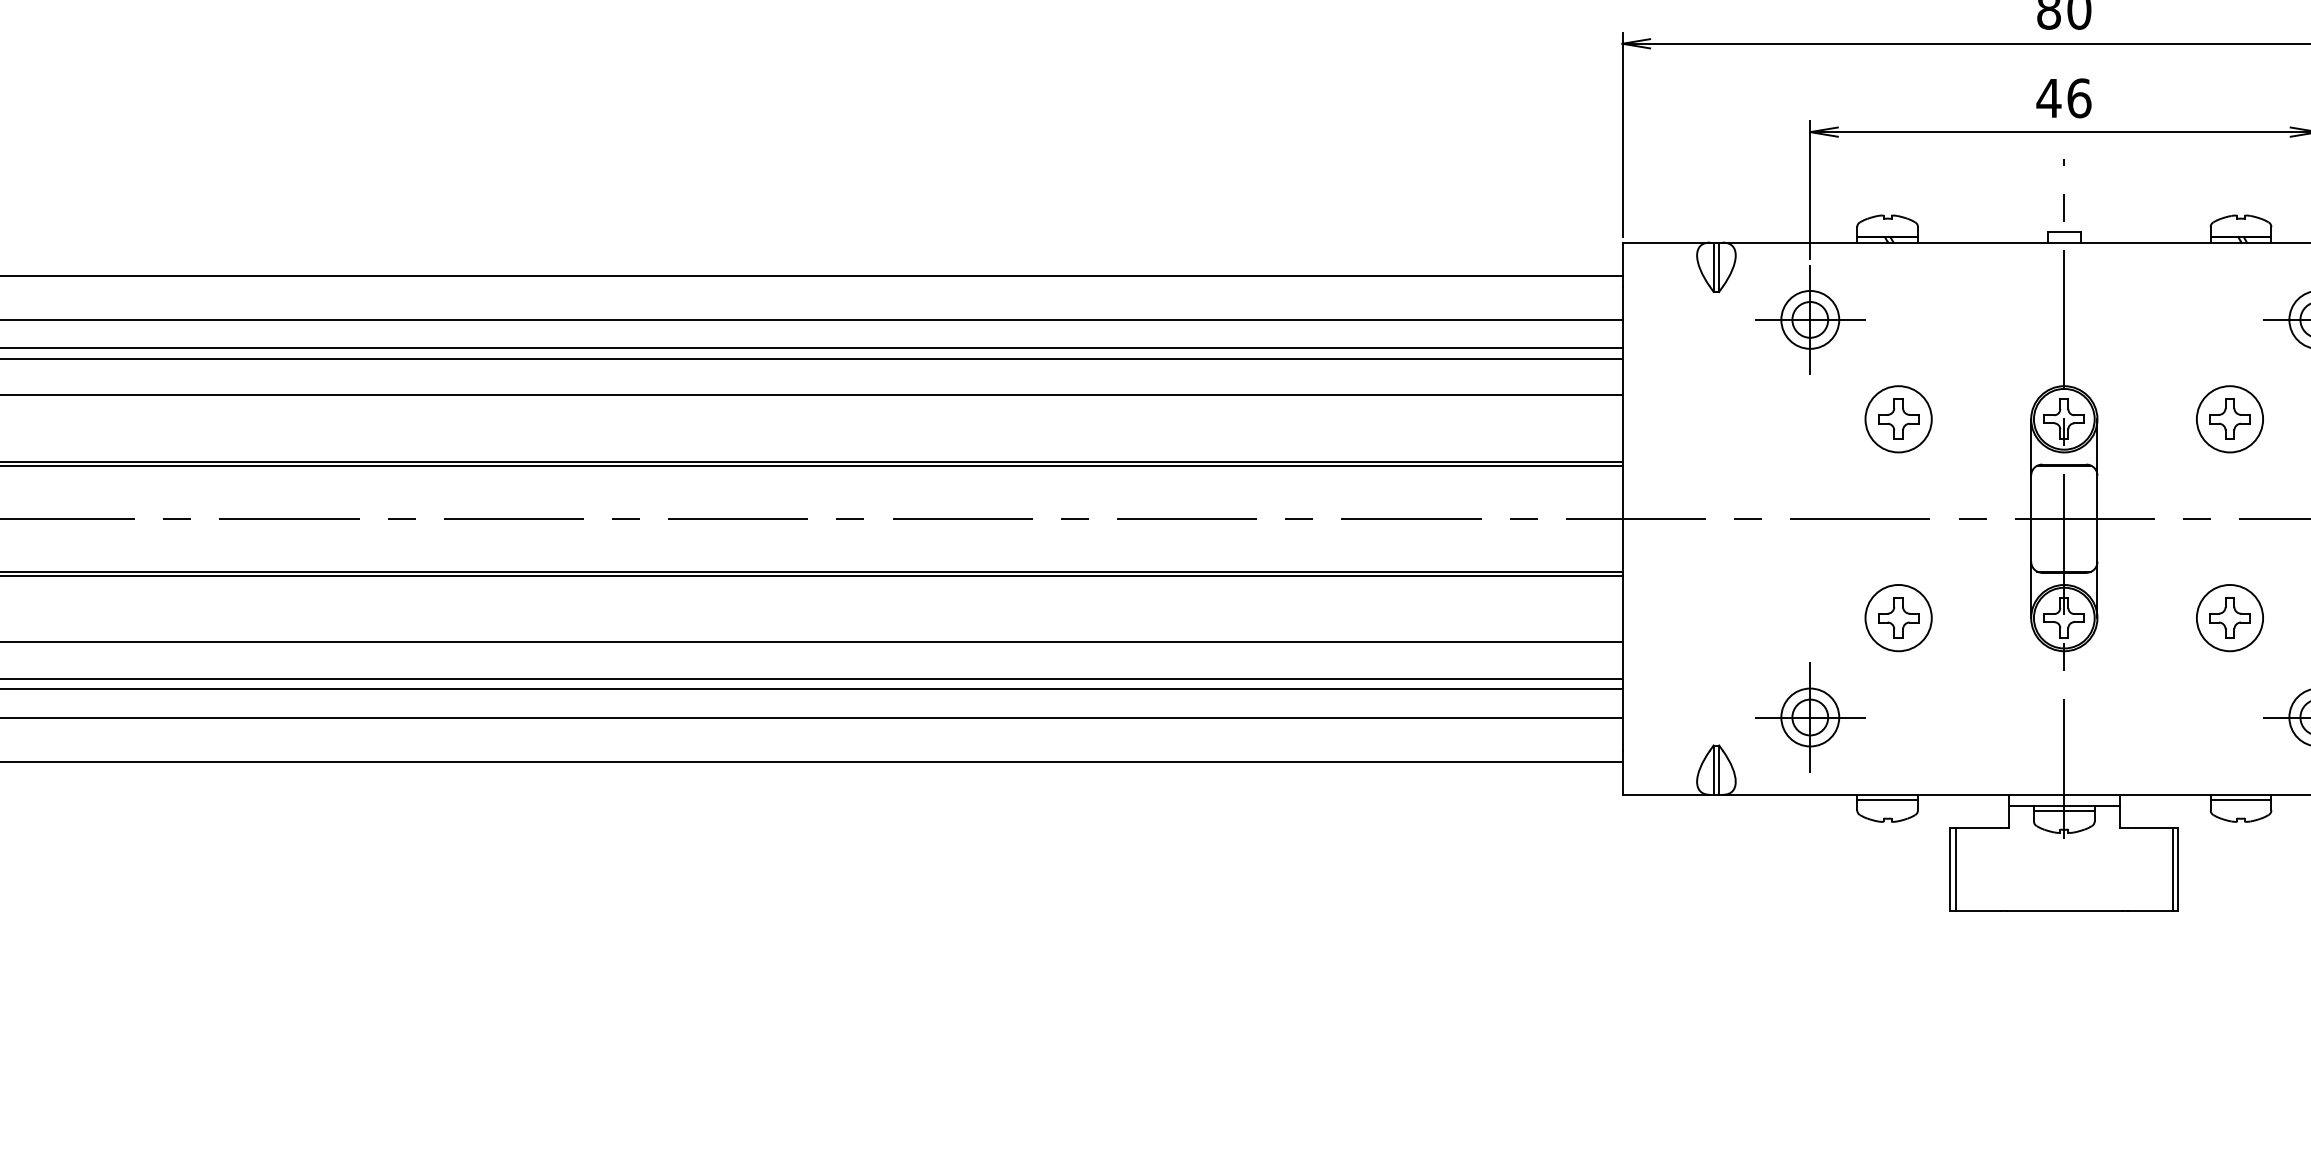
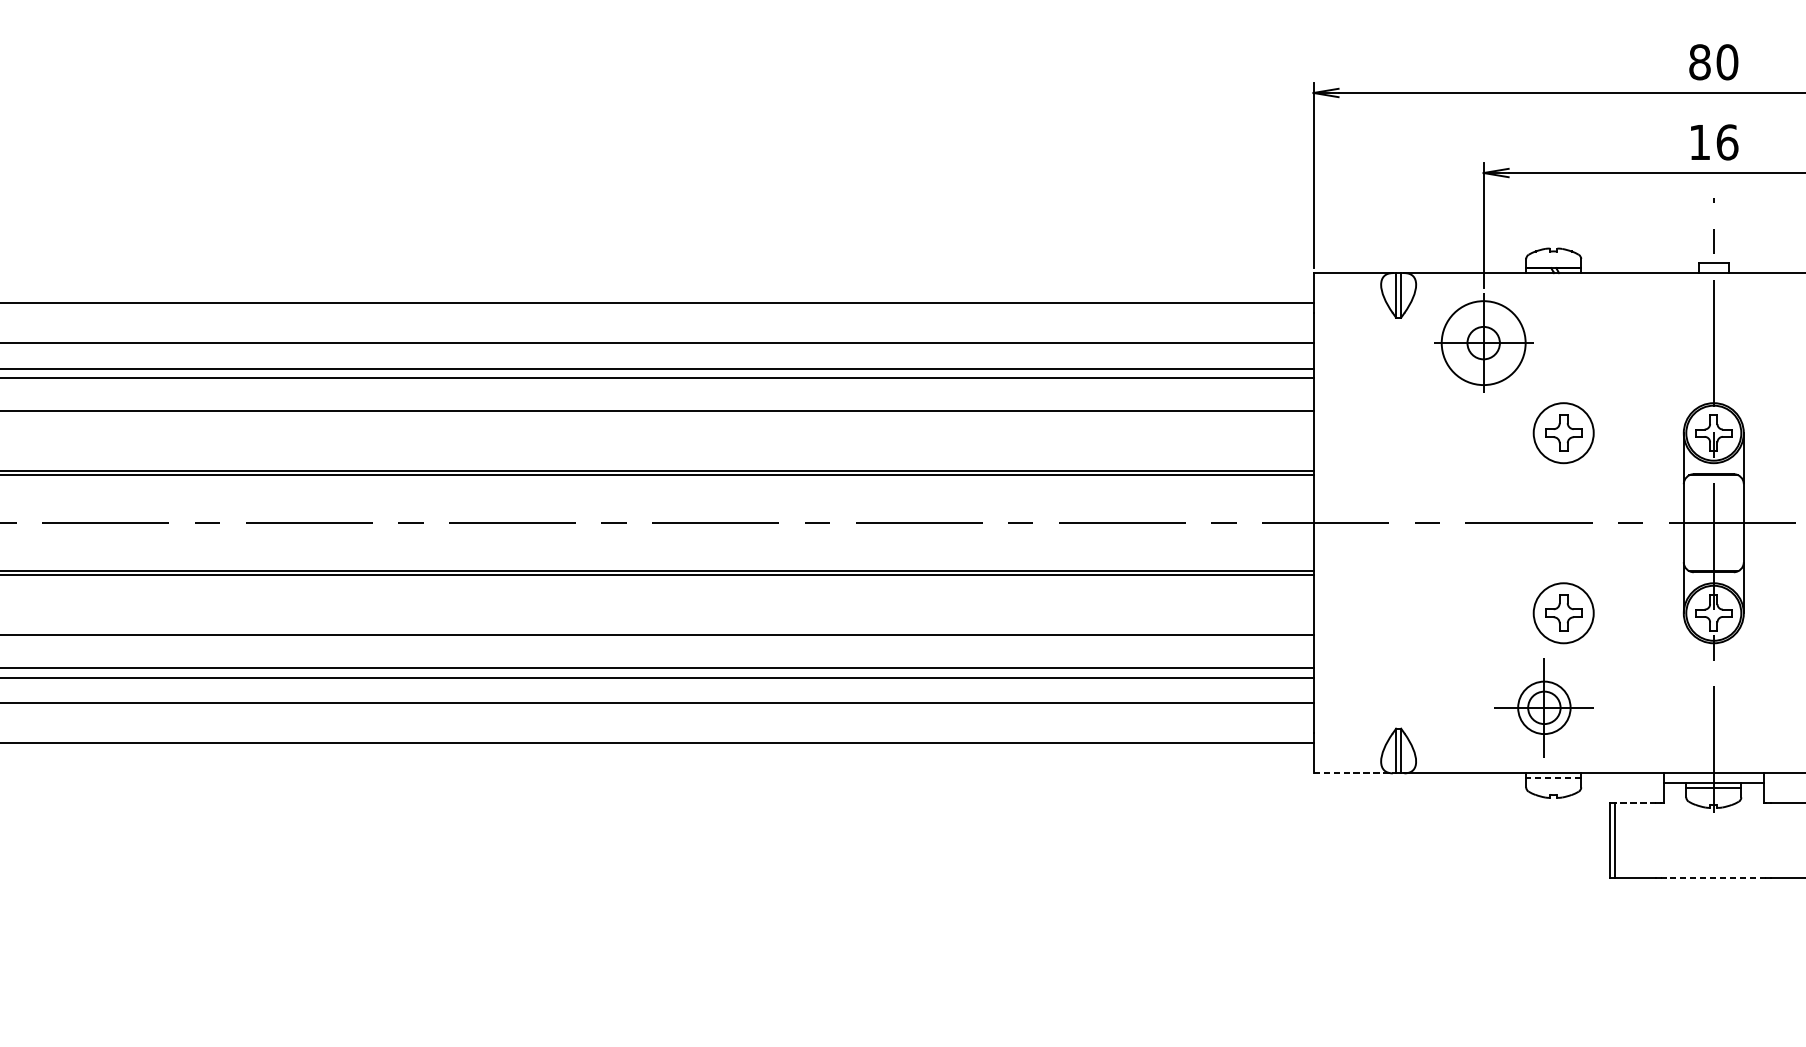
text: (2048, 98) -> (1699, 142), 46 -> 16
circle: (1810, 319) -> (1483, 342), size x1.6
part: (1810, 717) -> (1544, 707), moved
line: (1666, 794) -> (1353, 773), solid -> dashed
line: (1887, 800) -> (1553, 778), solid -> dashed
line: (1978, 827) -> (1636, 802), solid -> dashed
line: (2064, 910) -> (1713, 878), solid -> dashed

